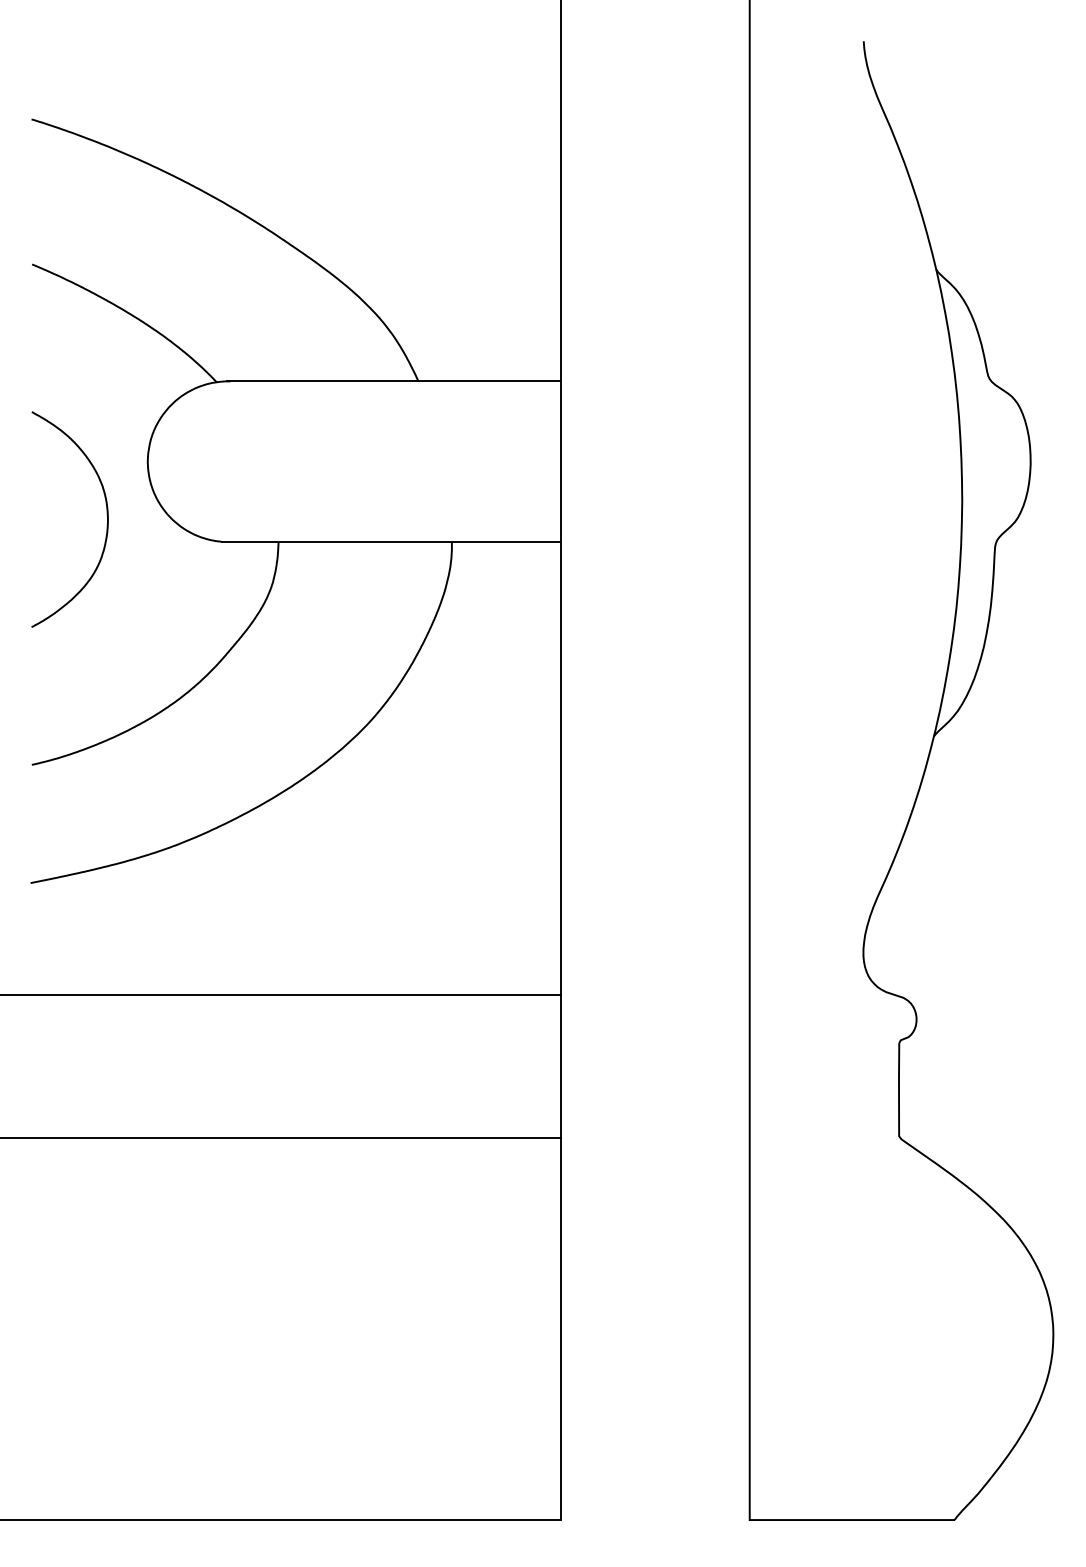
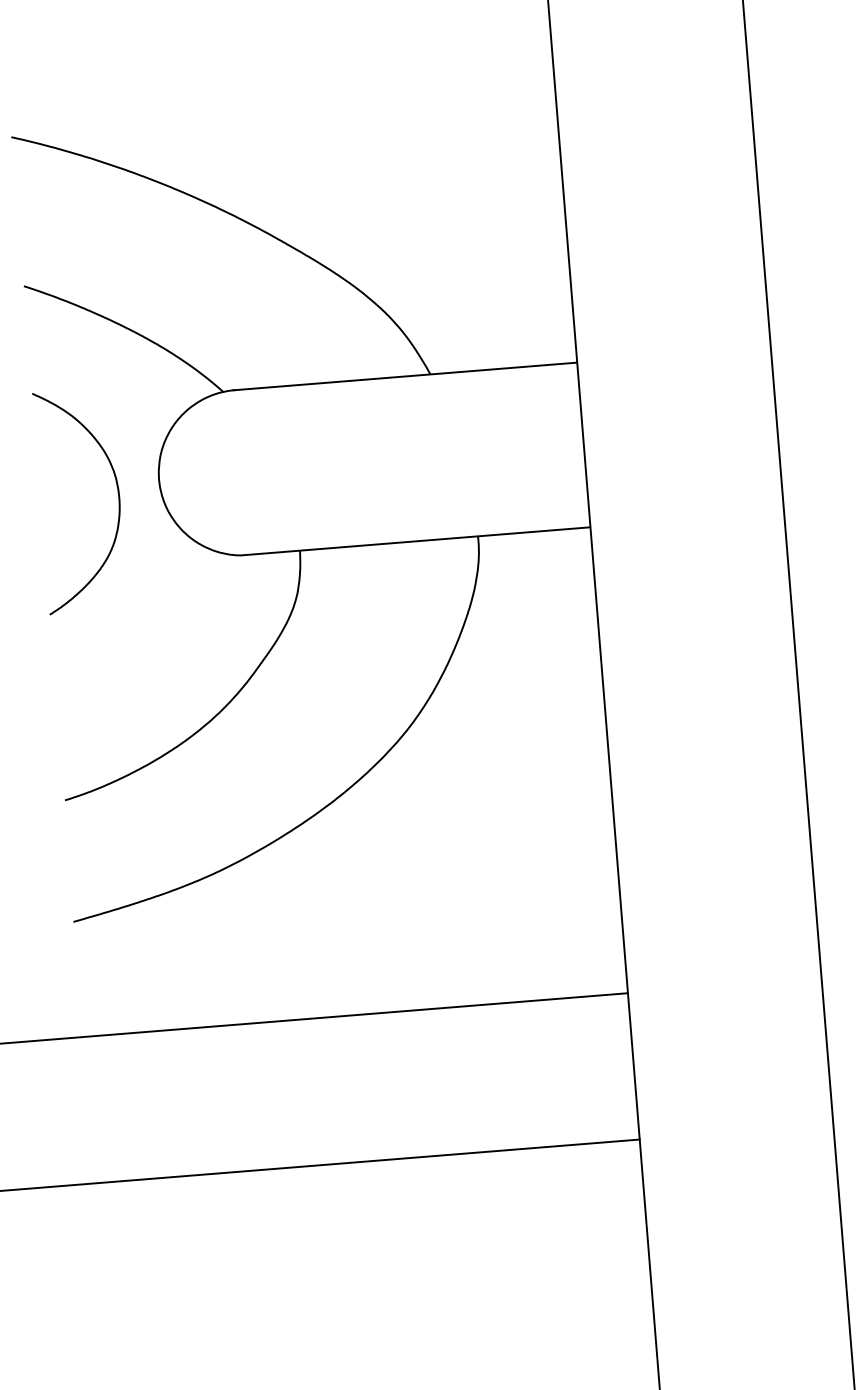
curve: (106, 515) -> (117, 493), moved

